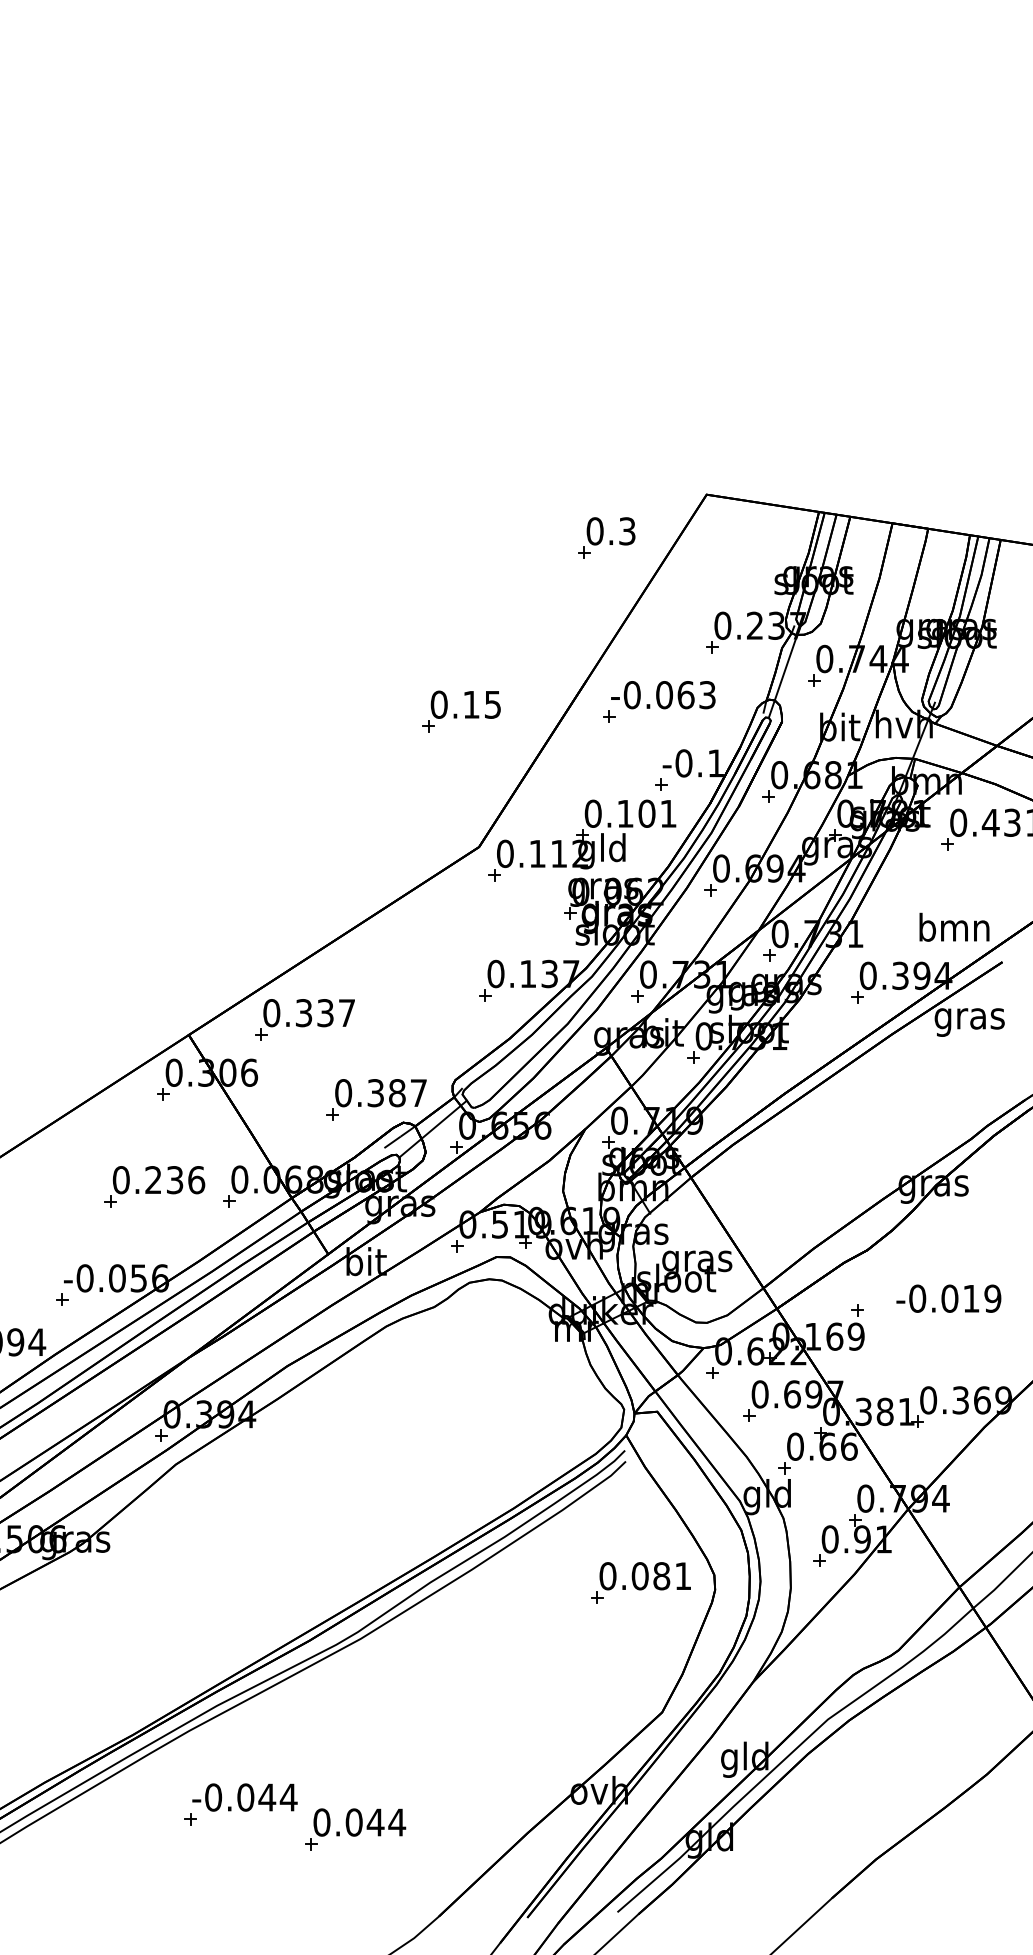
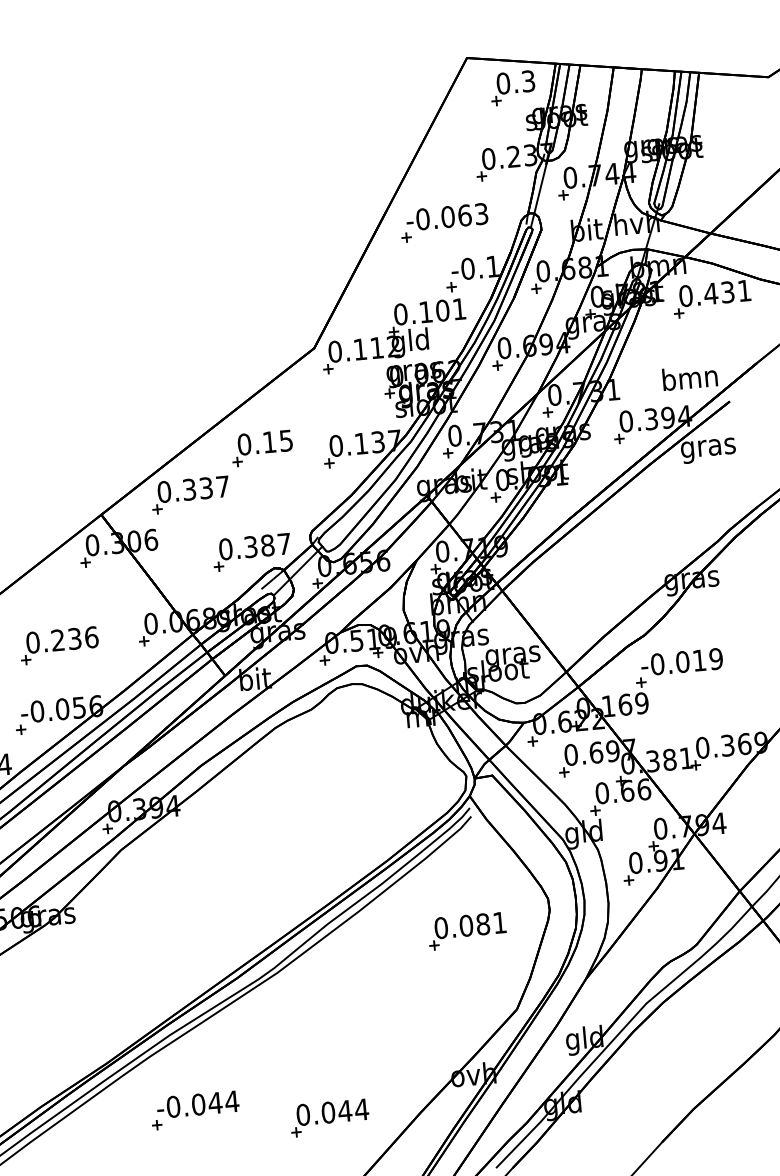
part: (606, 537) -> (512, 87), moved
part: (461, 711) -> (262, 448), moved
part: (154, 1186) -> (59, 645), moved
text: (948, 1298) -> (681, 661), moved
part: (640, 1582) -> (467, 930), moved
part: (355, 1829) -> (329, 1117), moved

